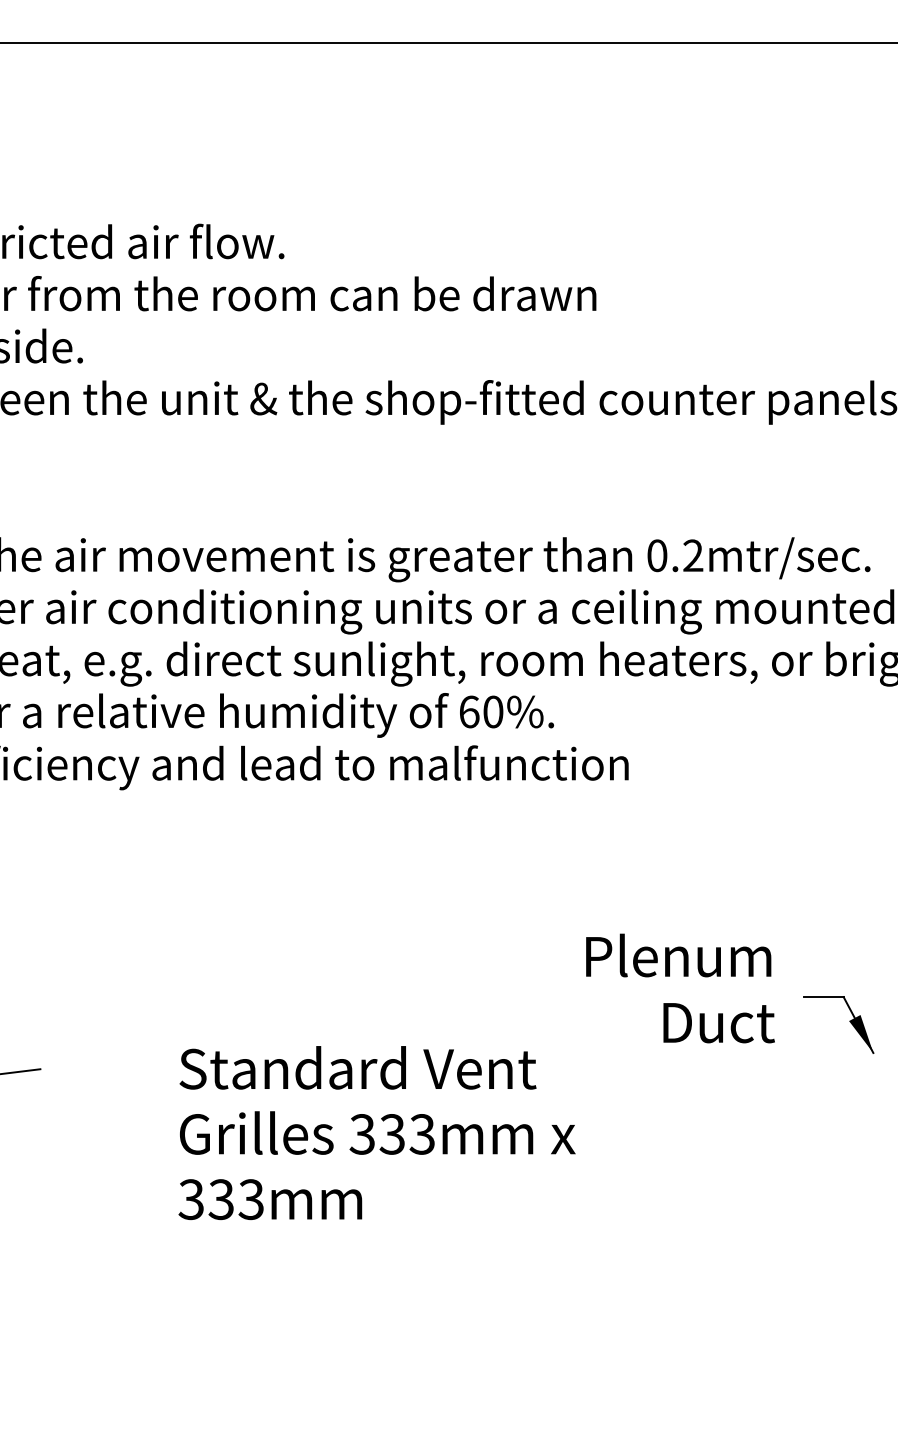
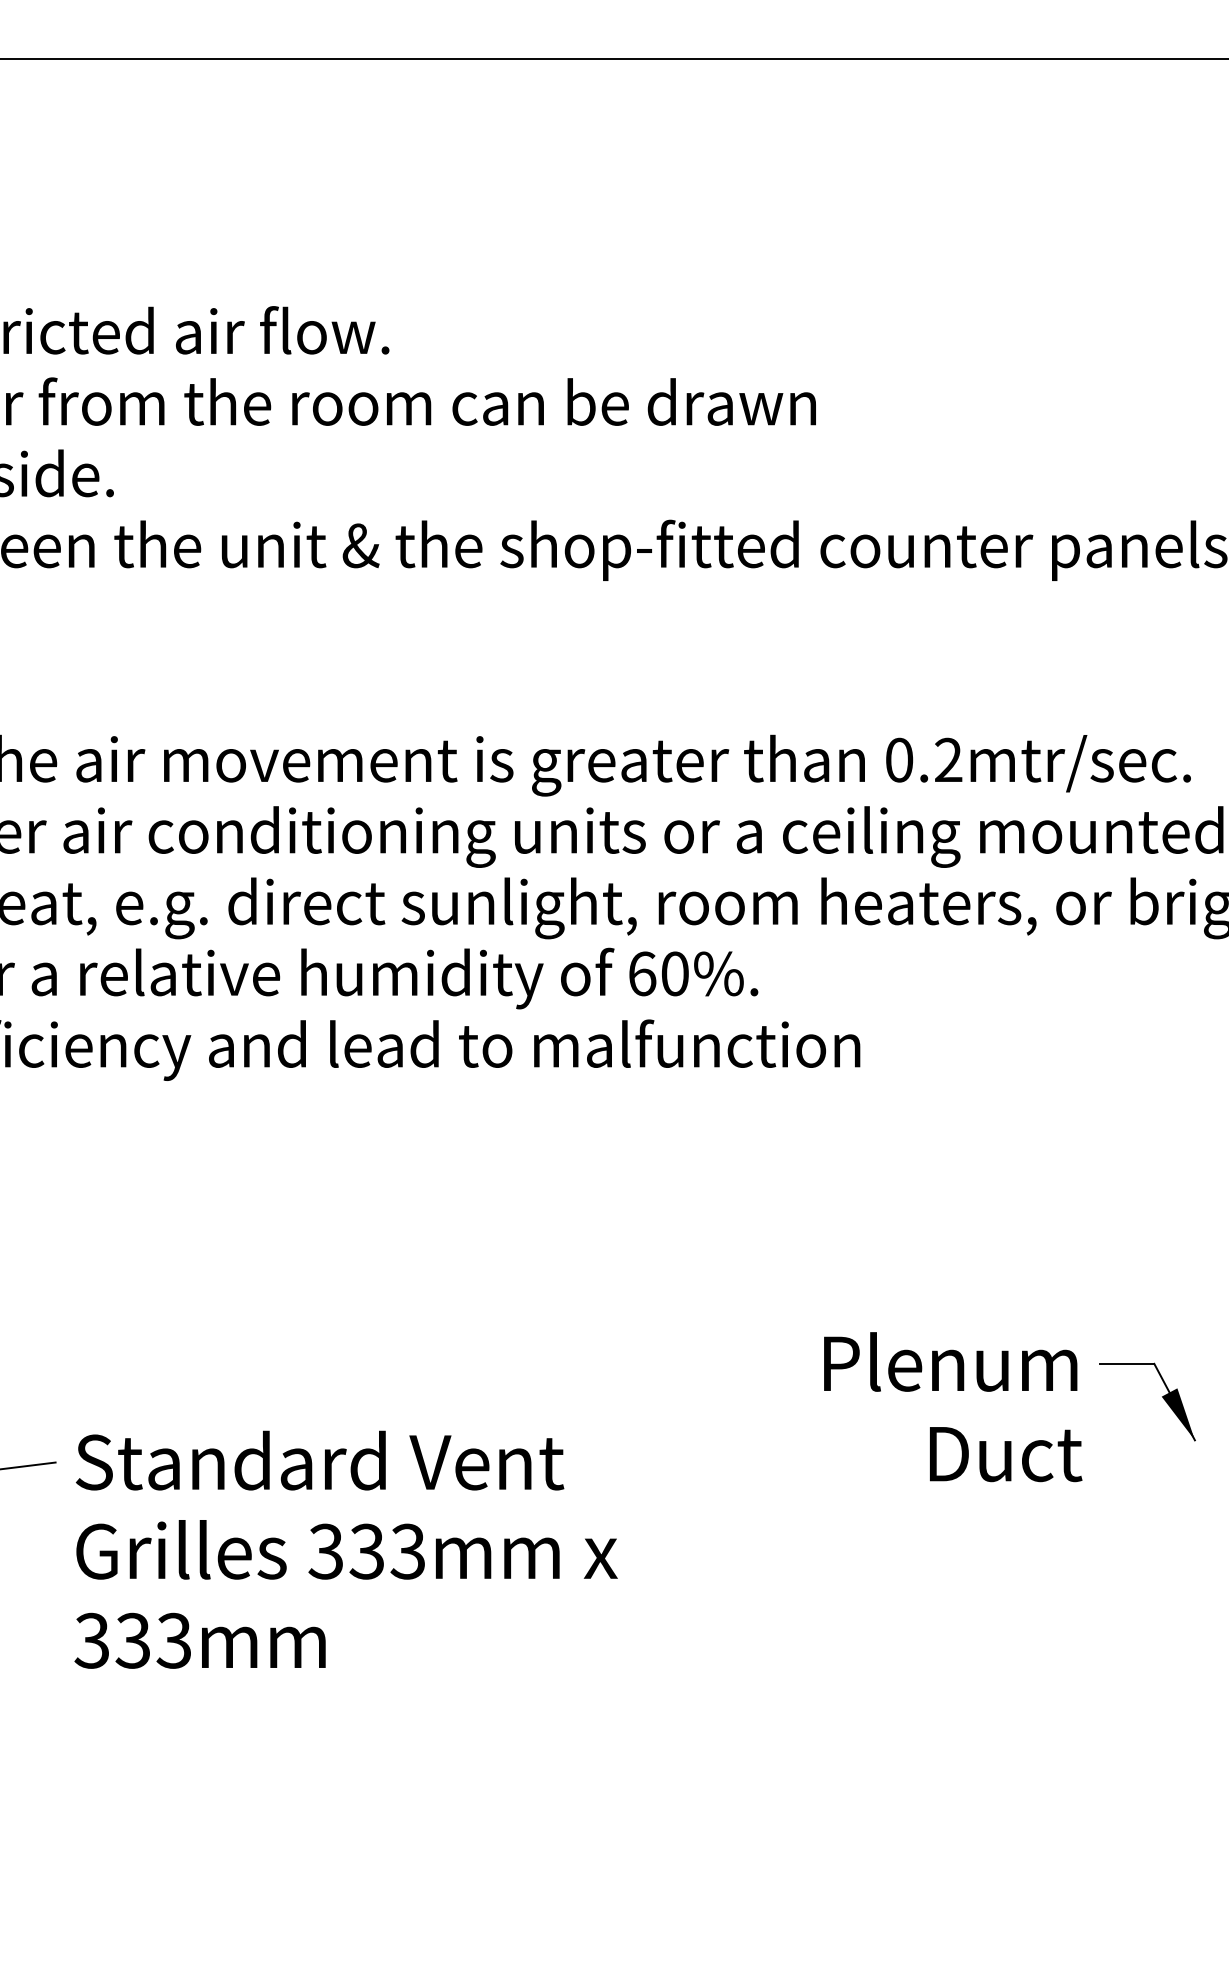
text: (680, 988) -> (953, 1407), moved
text: (376, 1132) -> (345, 1549), moved

